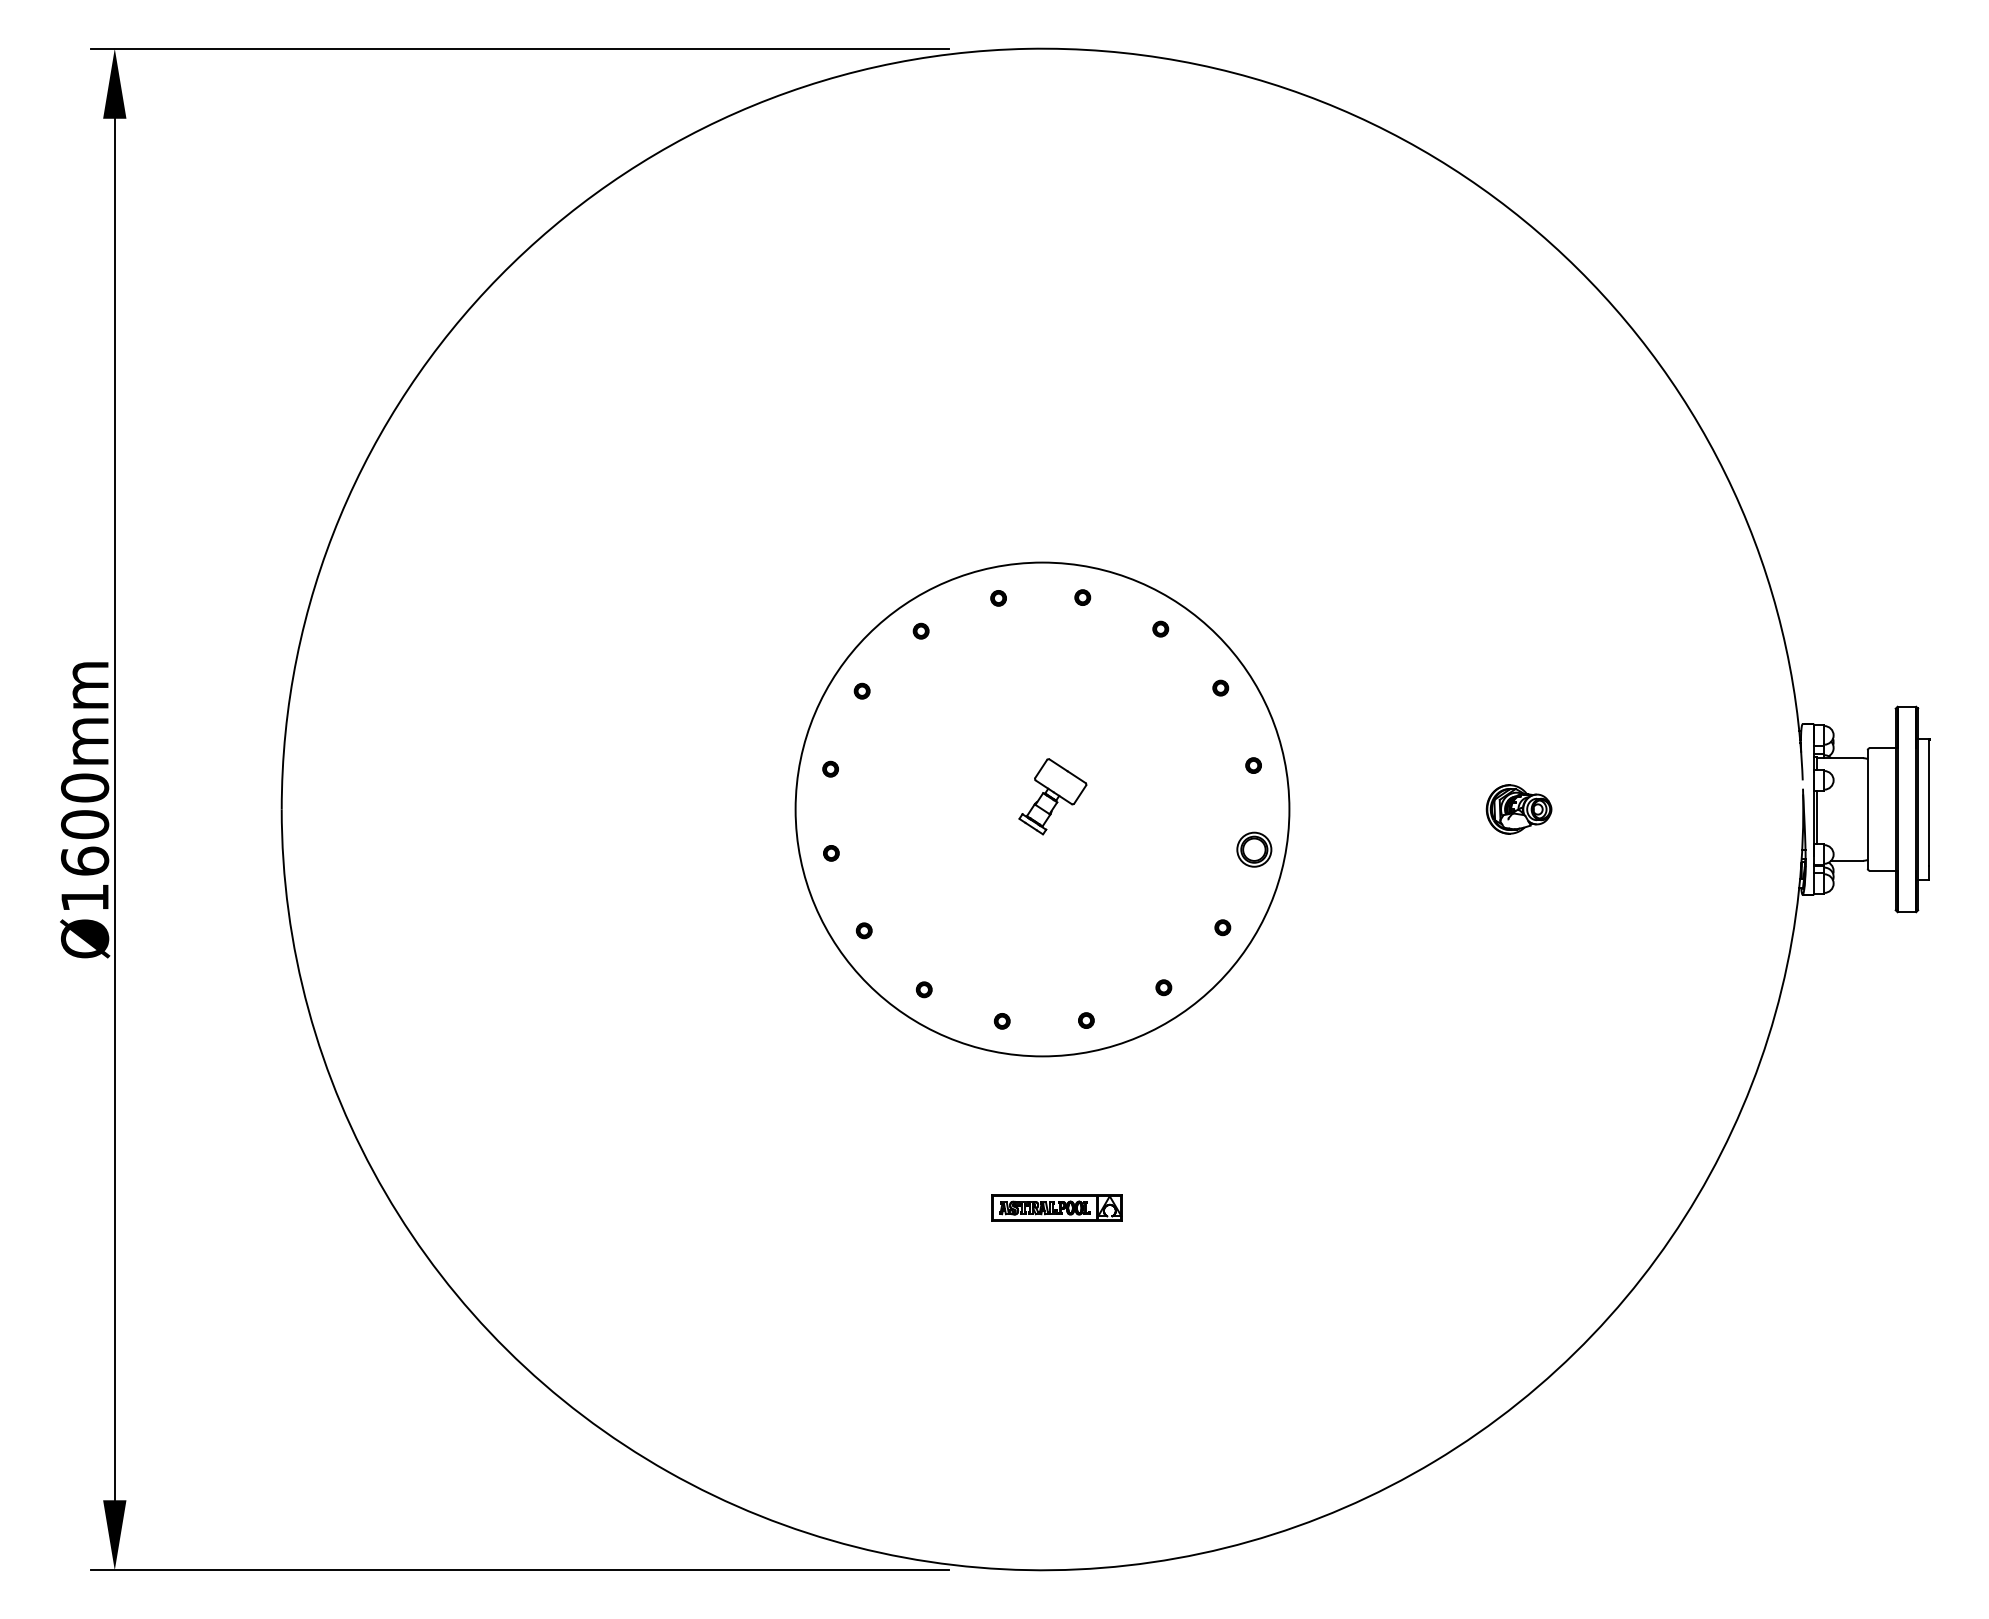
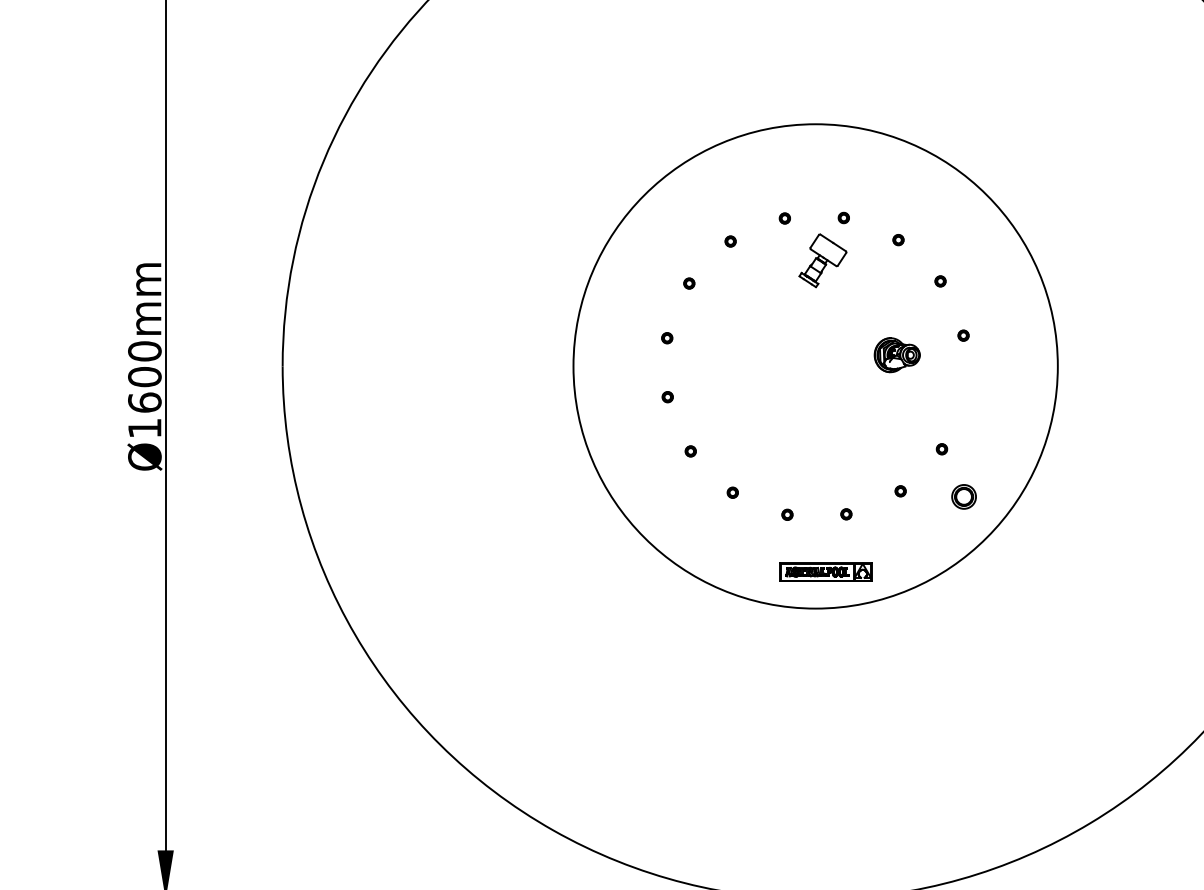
part: (1052, 796) -> (822, 260), moved
circle: (1042, 809) -> (815, 366), size x1.4
part: (1518, 809) -> (896, 355), moved
part: (1254, 849) -> (964, 496), moved
part: (1056, 1207) -> (825, 571), moved

